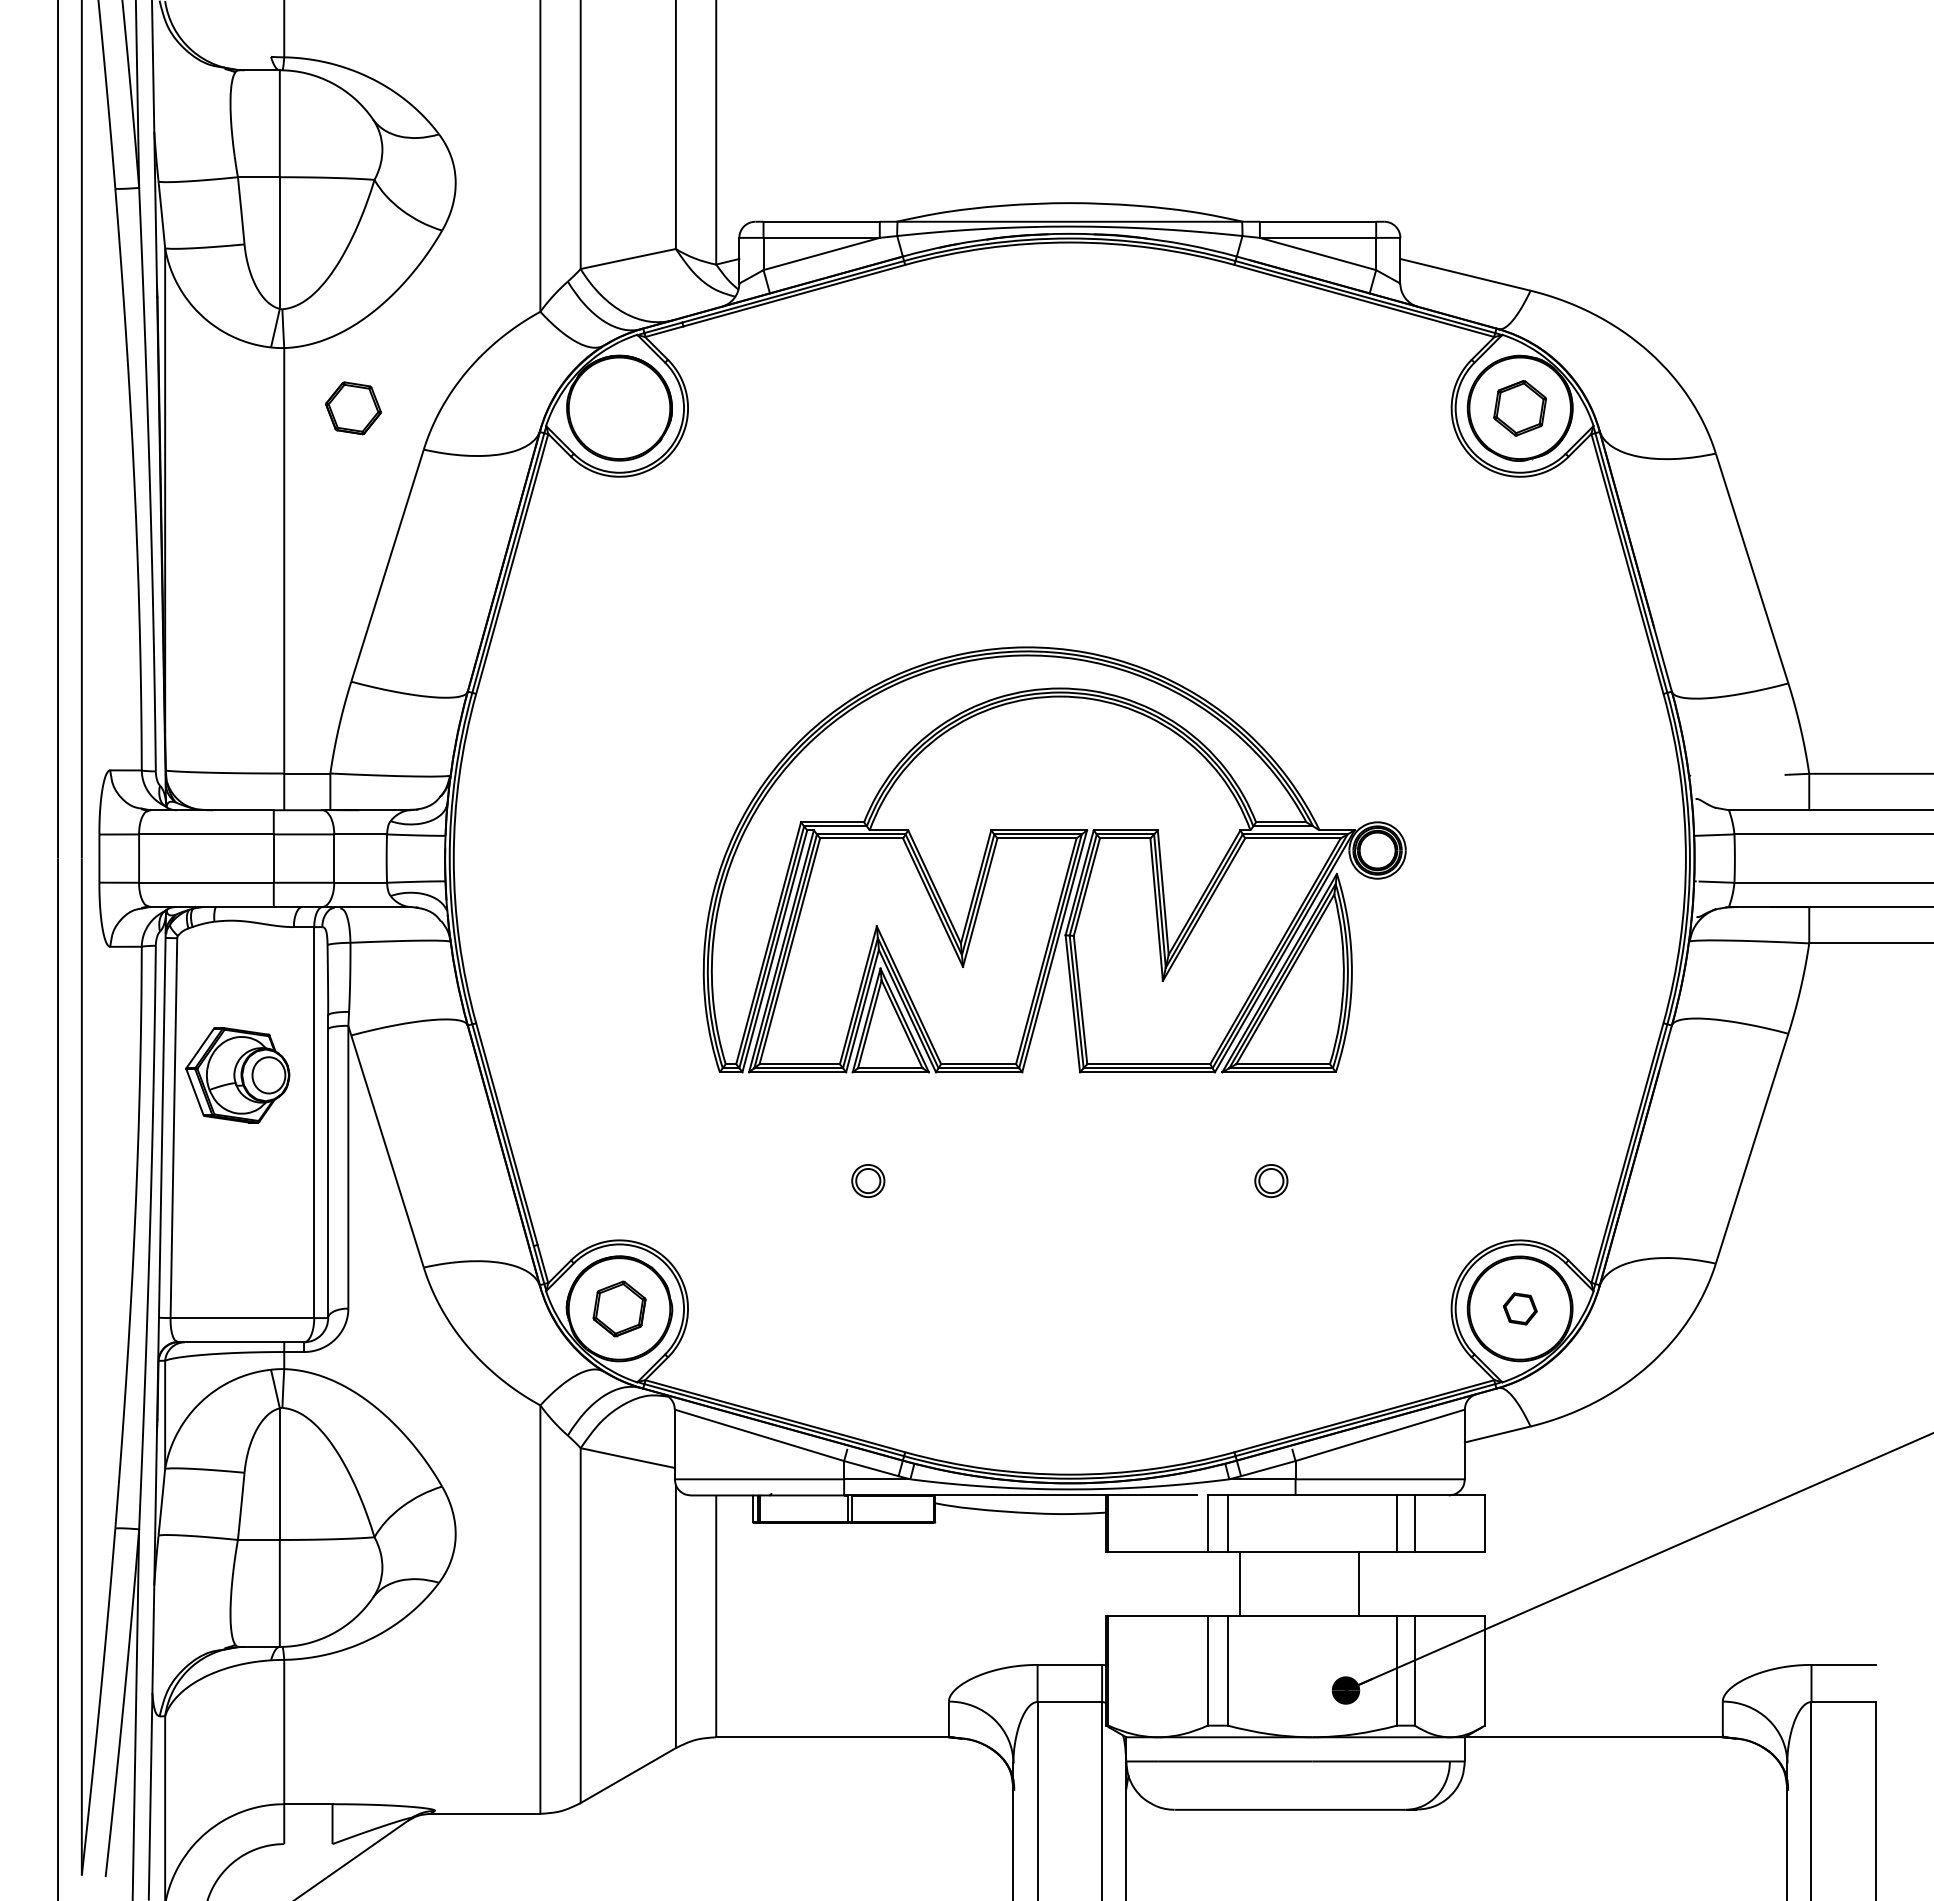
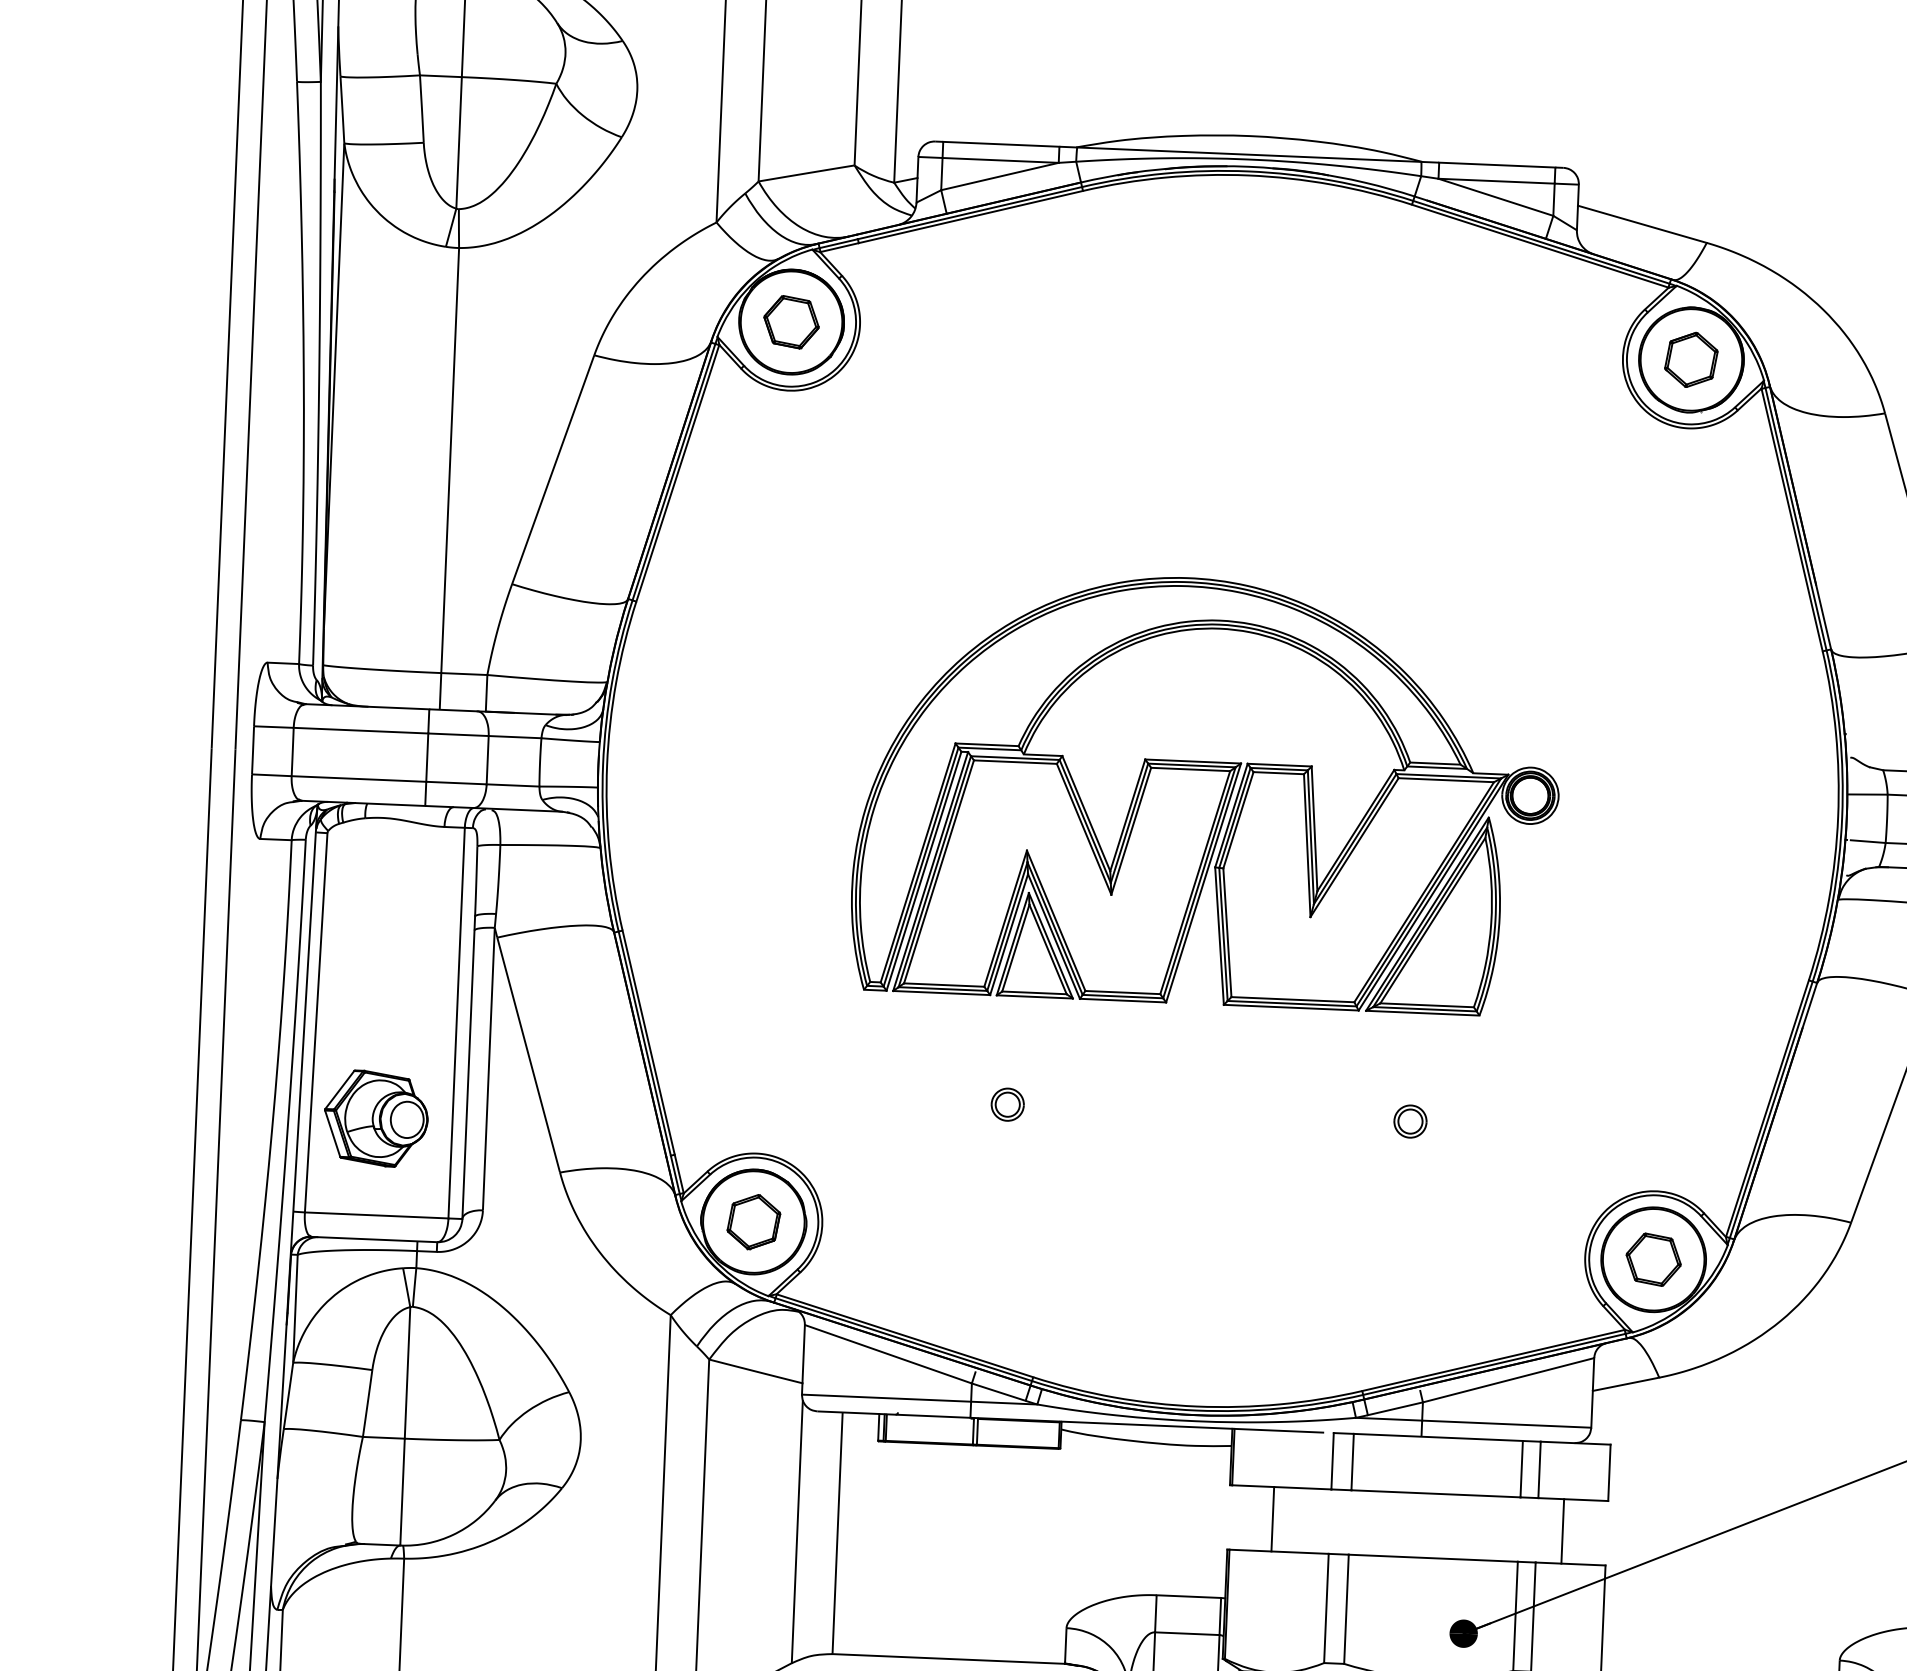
part: (353, 408) -> (791, 322), moved
part: (237, 1075) -> (375, 1118), moved
part: (1520, 1308) -> (1654, 1259), size x1.67
line: (1240, 1583) -> (1272, 1518), moved
line: (1358, 1583) -> (1562, 1530), moved

